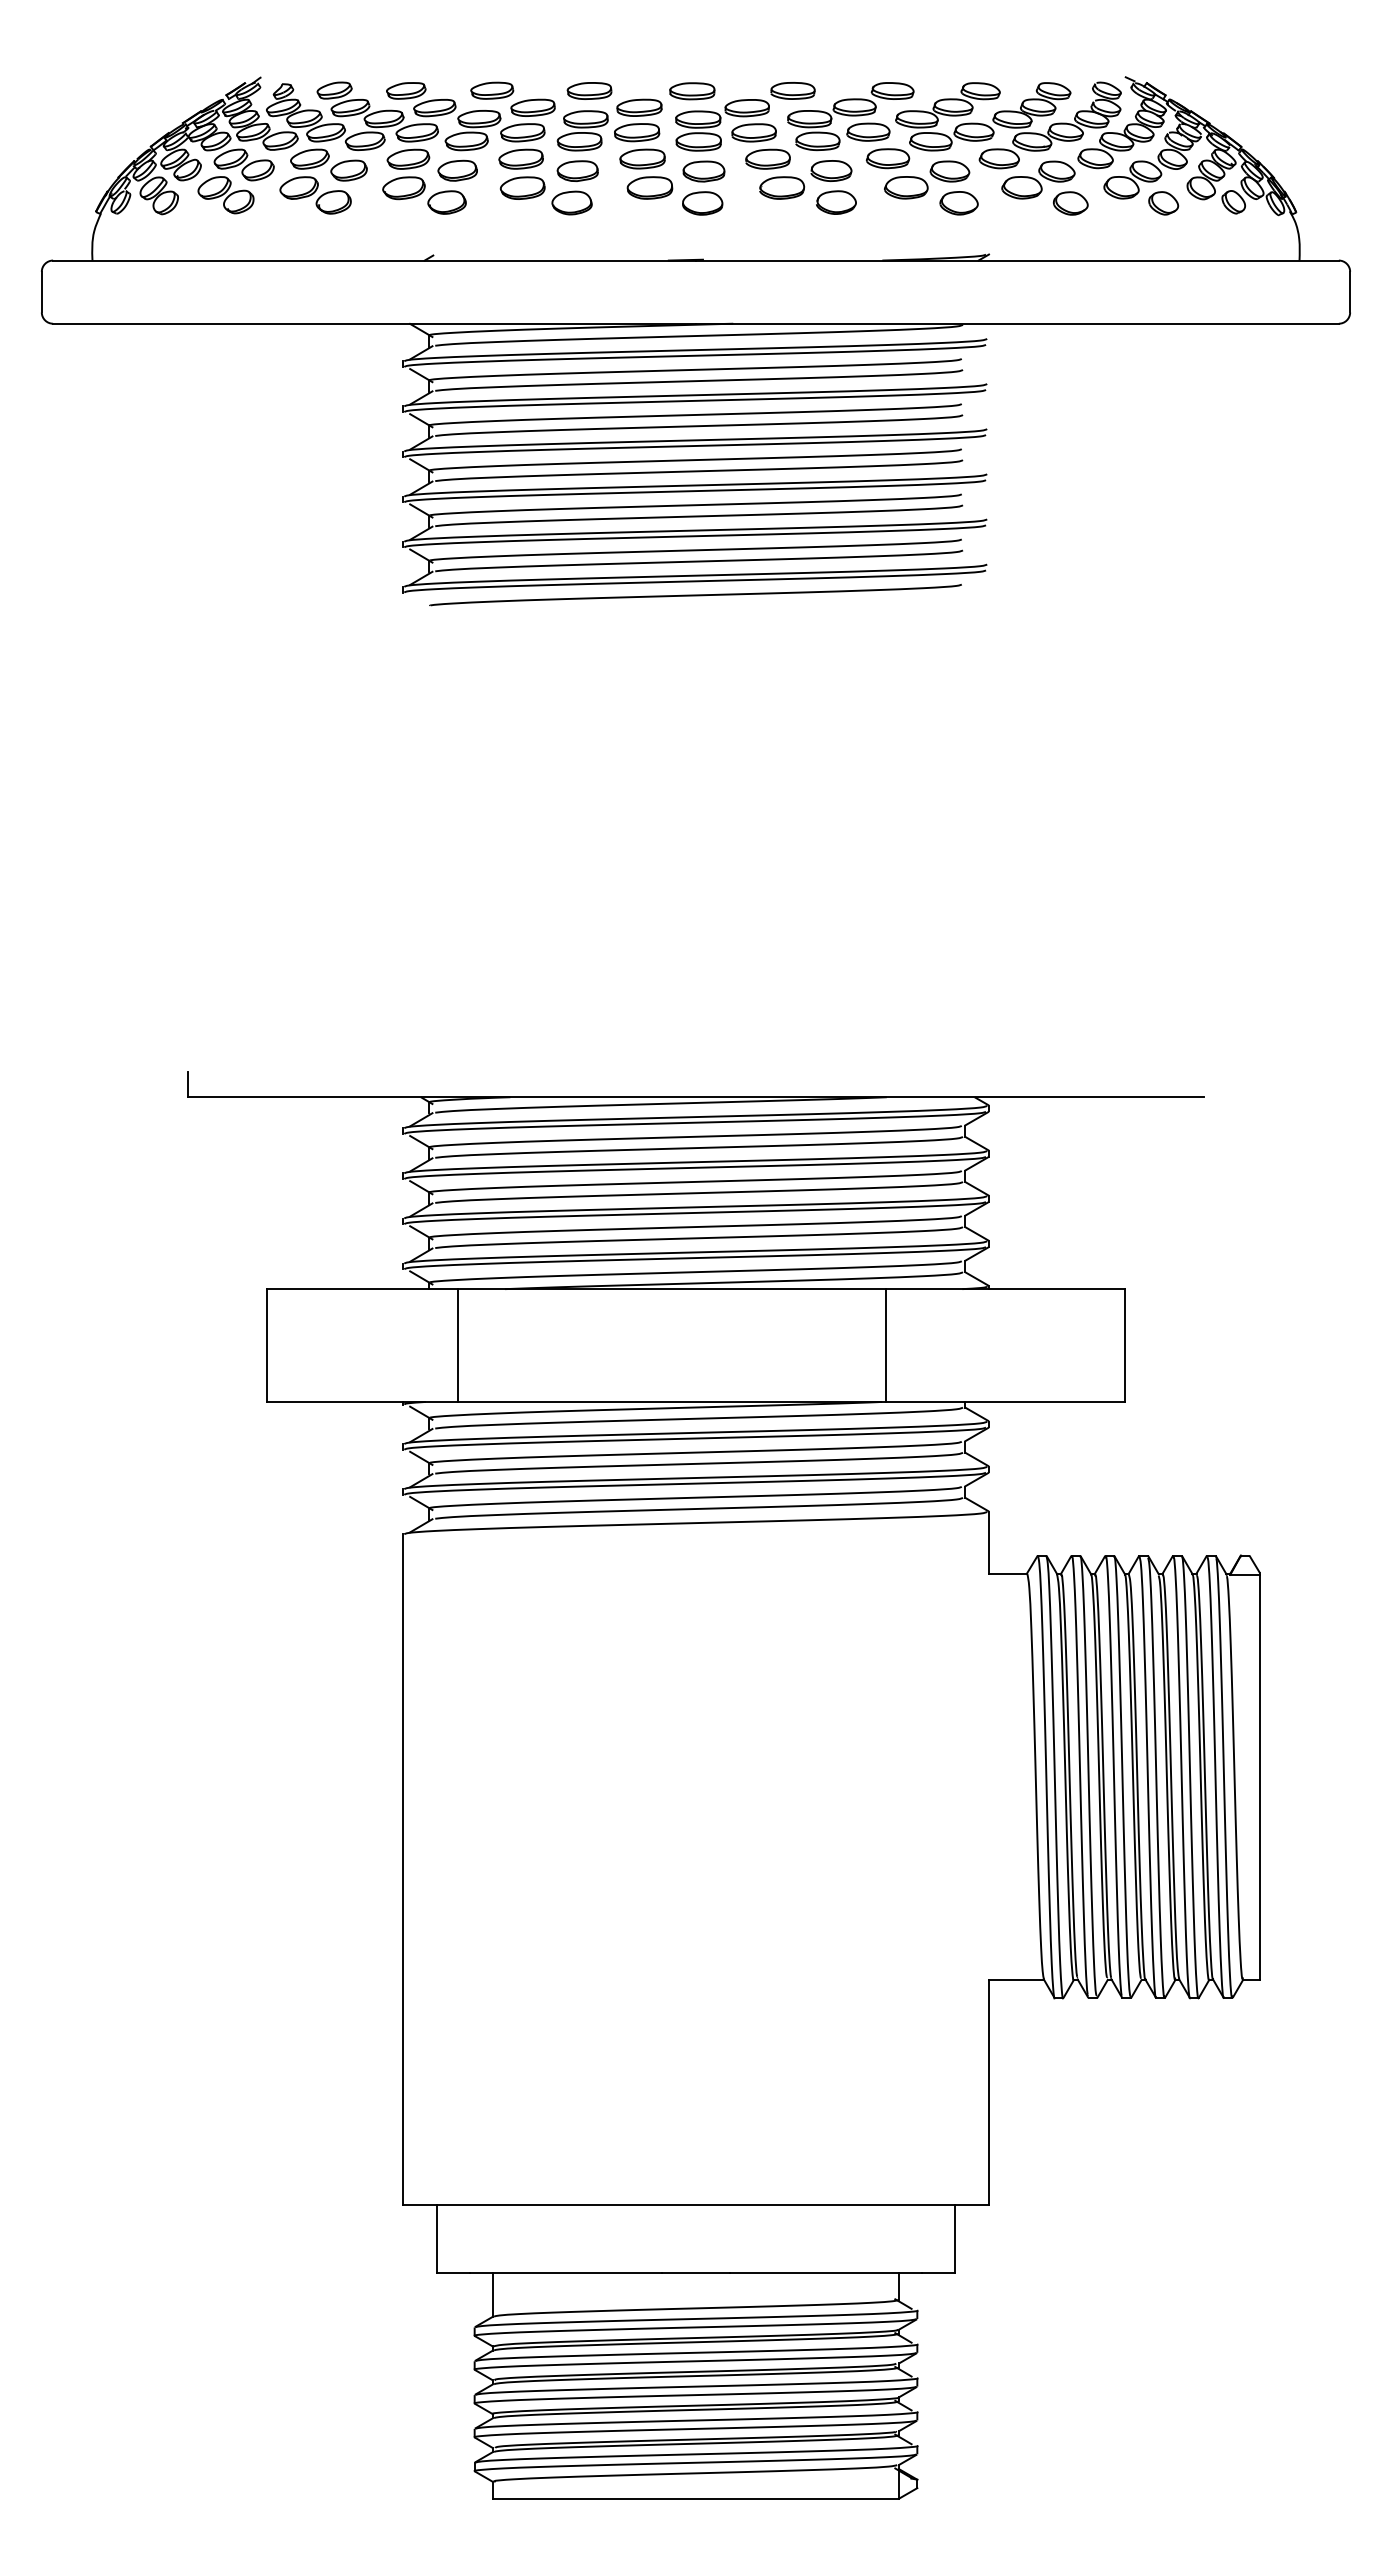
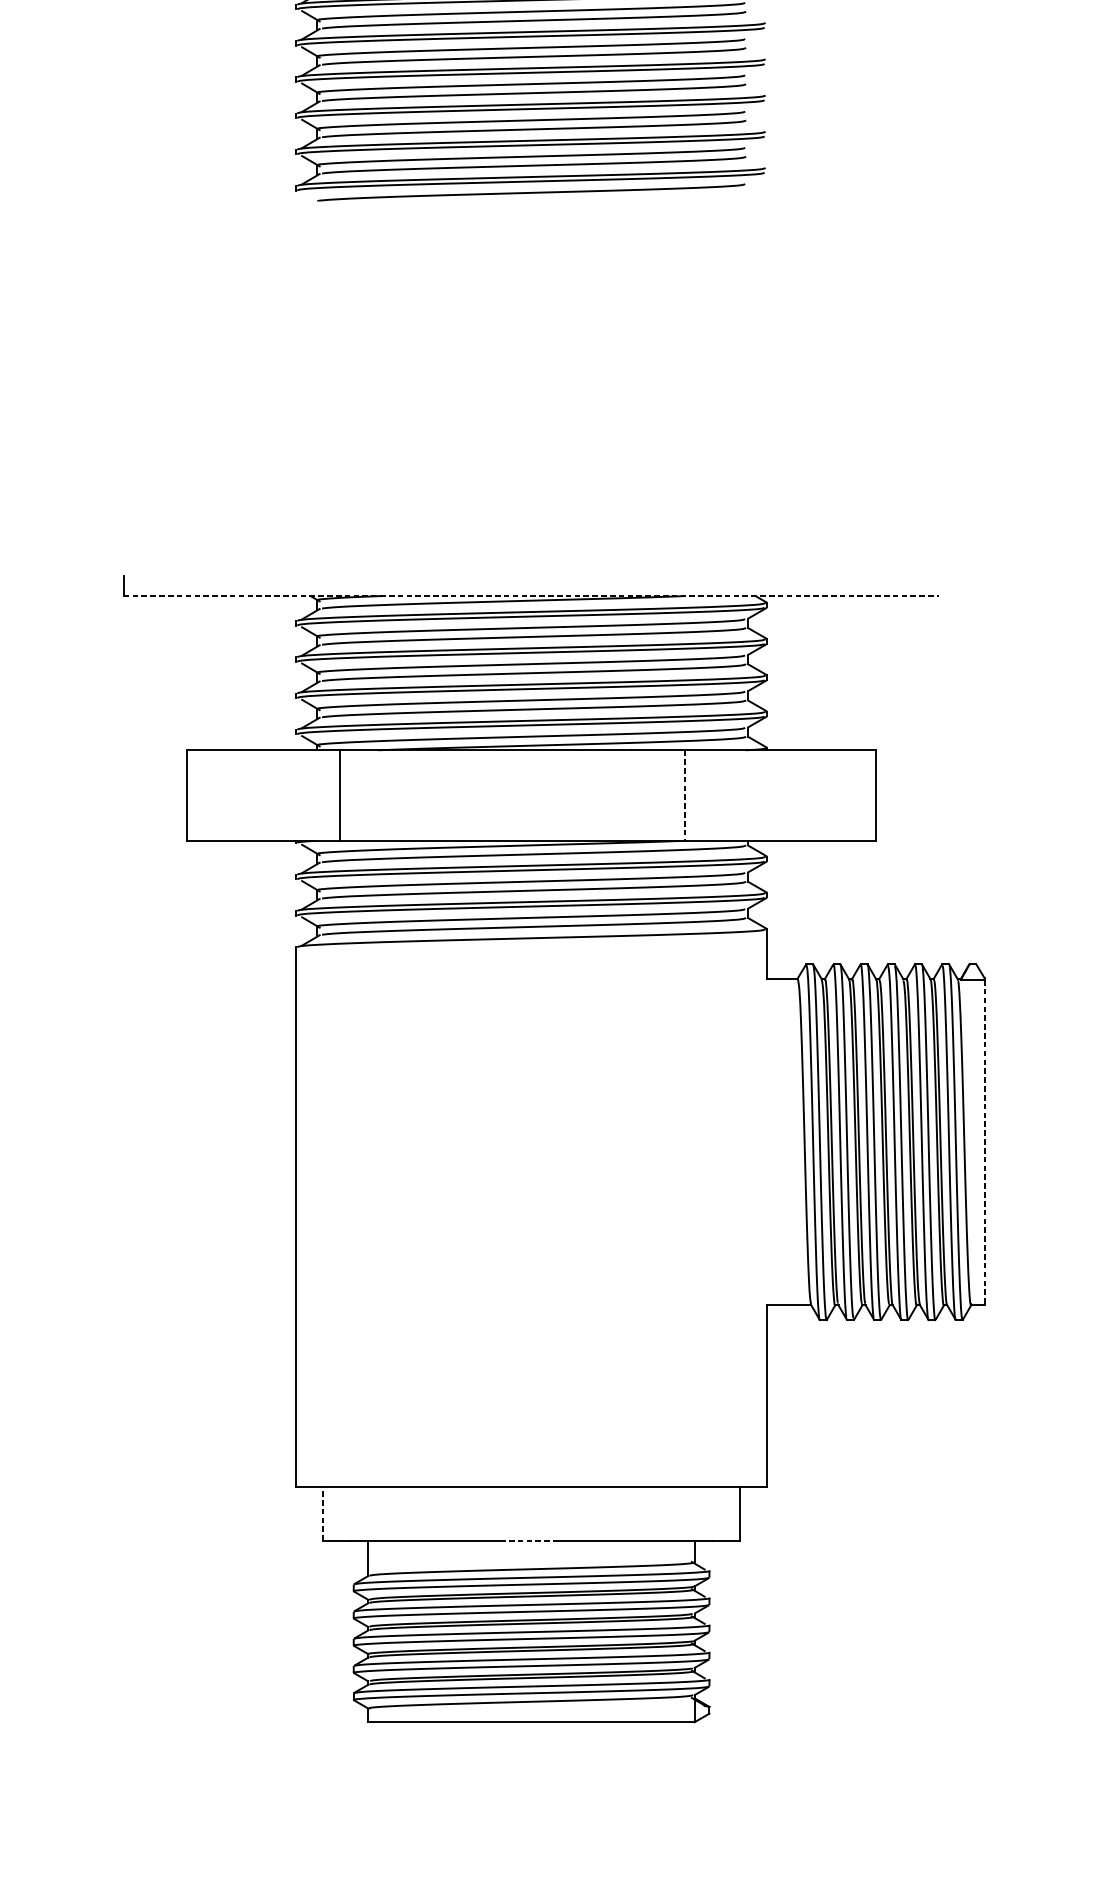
line: (695, 1097) -> (531, 596), solid -> dashed
line: (886, 1346) -> (684, 796), solid -> dashed
line: (1259, 1777) -> (984, 1142), solid -> dashed
line: (436, 2239) -> (323, 1513), solid -> dashed
line: (695, 2273) -> (531, 1541), solid -> dashed

